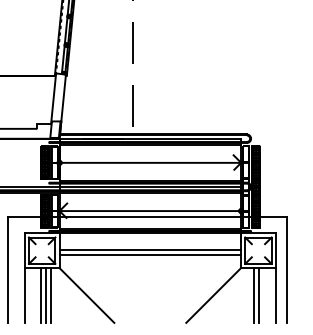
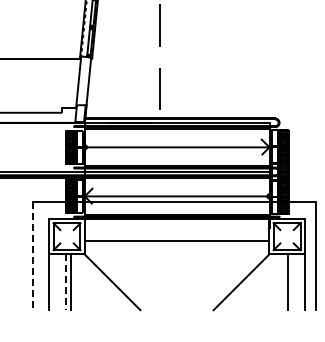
line: (149, 249) -> (176, 235), removed
line: (8, 270) -> (32, 256), solid -> dashed
line: (41, 295) -> (66, 282), solid -> dashed
line: (51, 295) -> (76, 282), removed
line: (253, 295) -> (282, 282), removed

